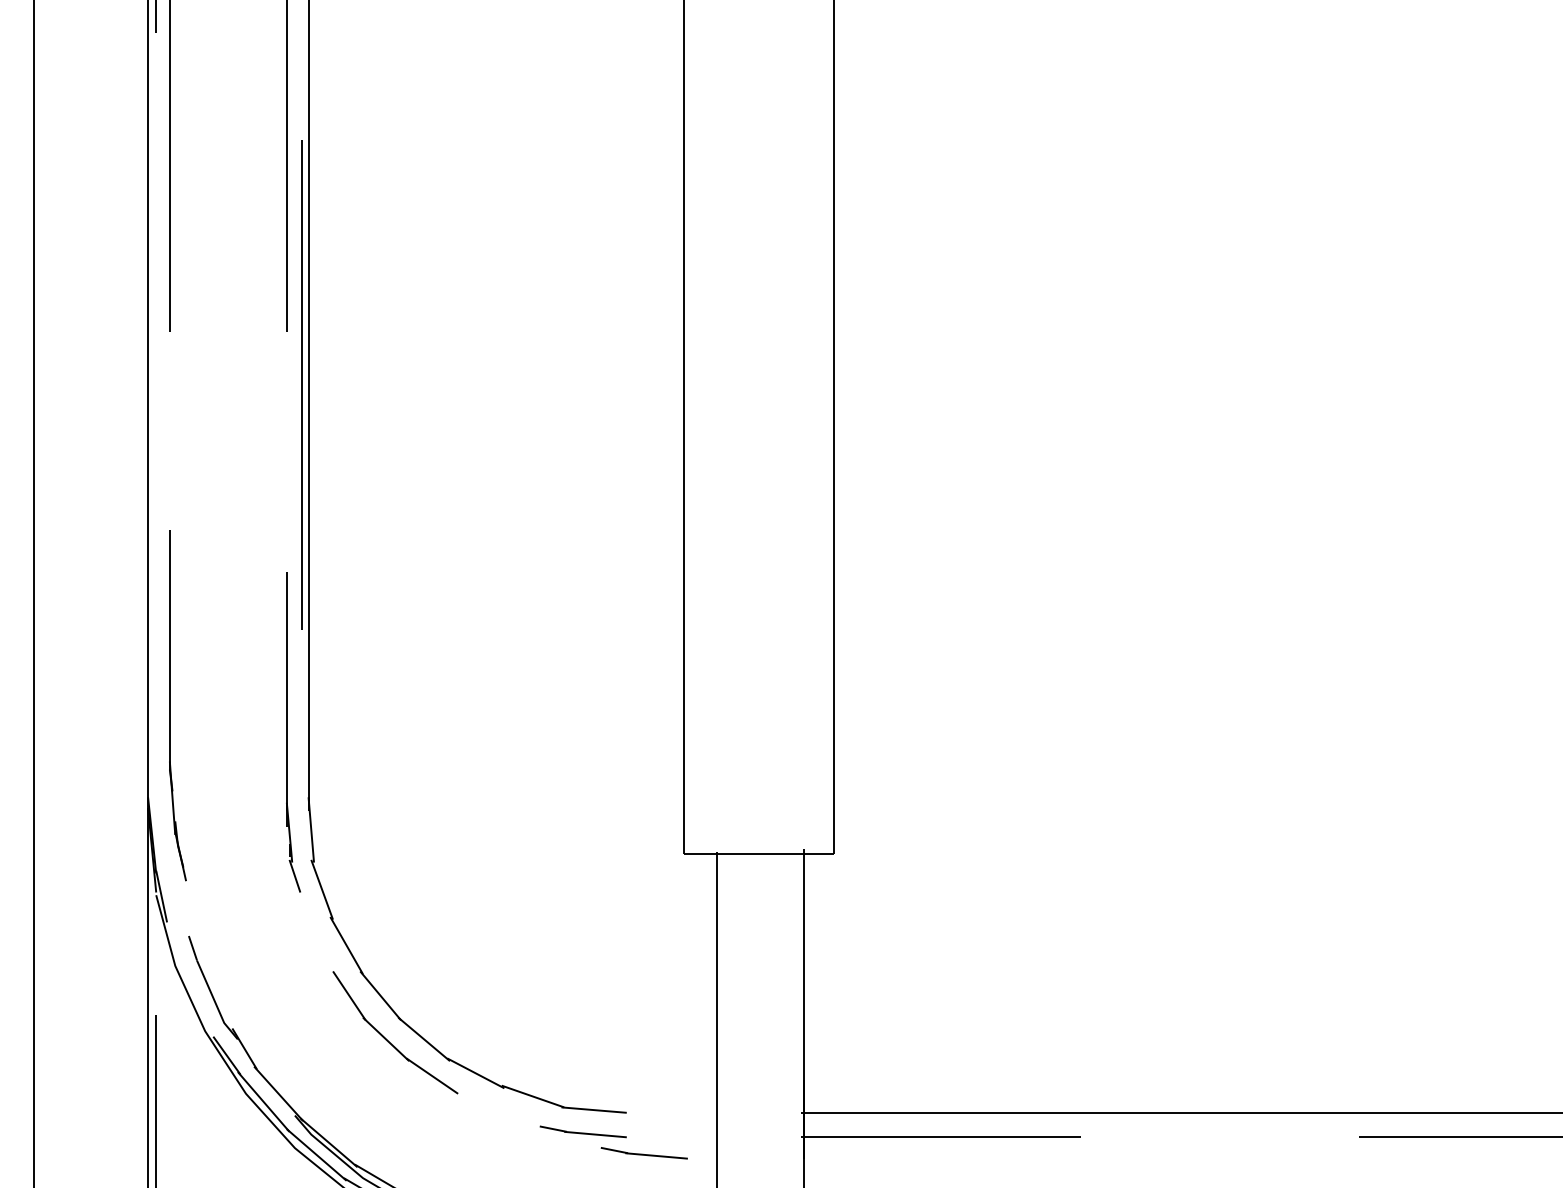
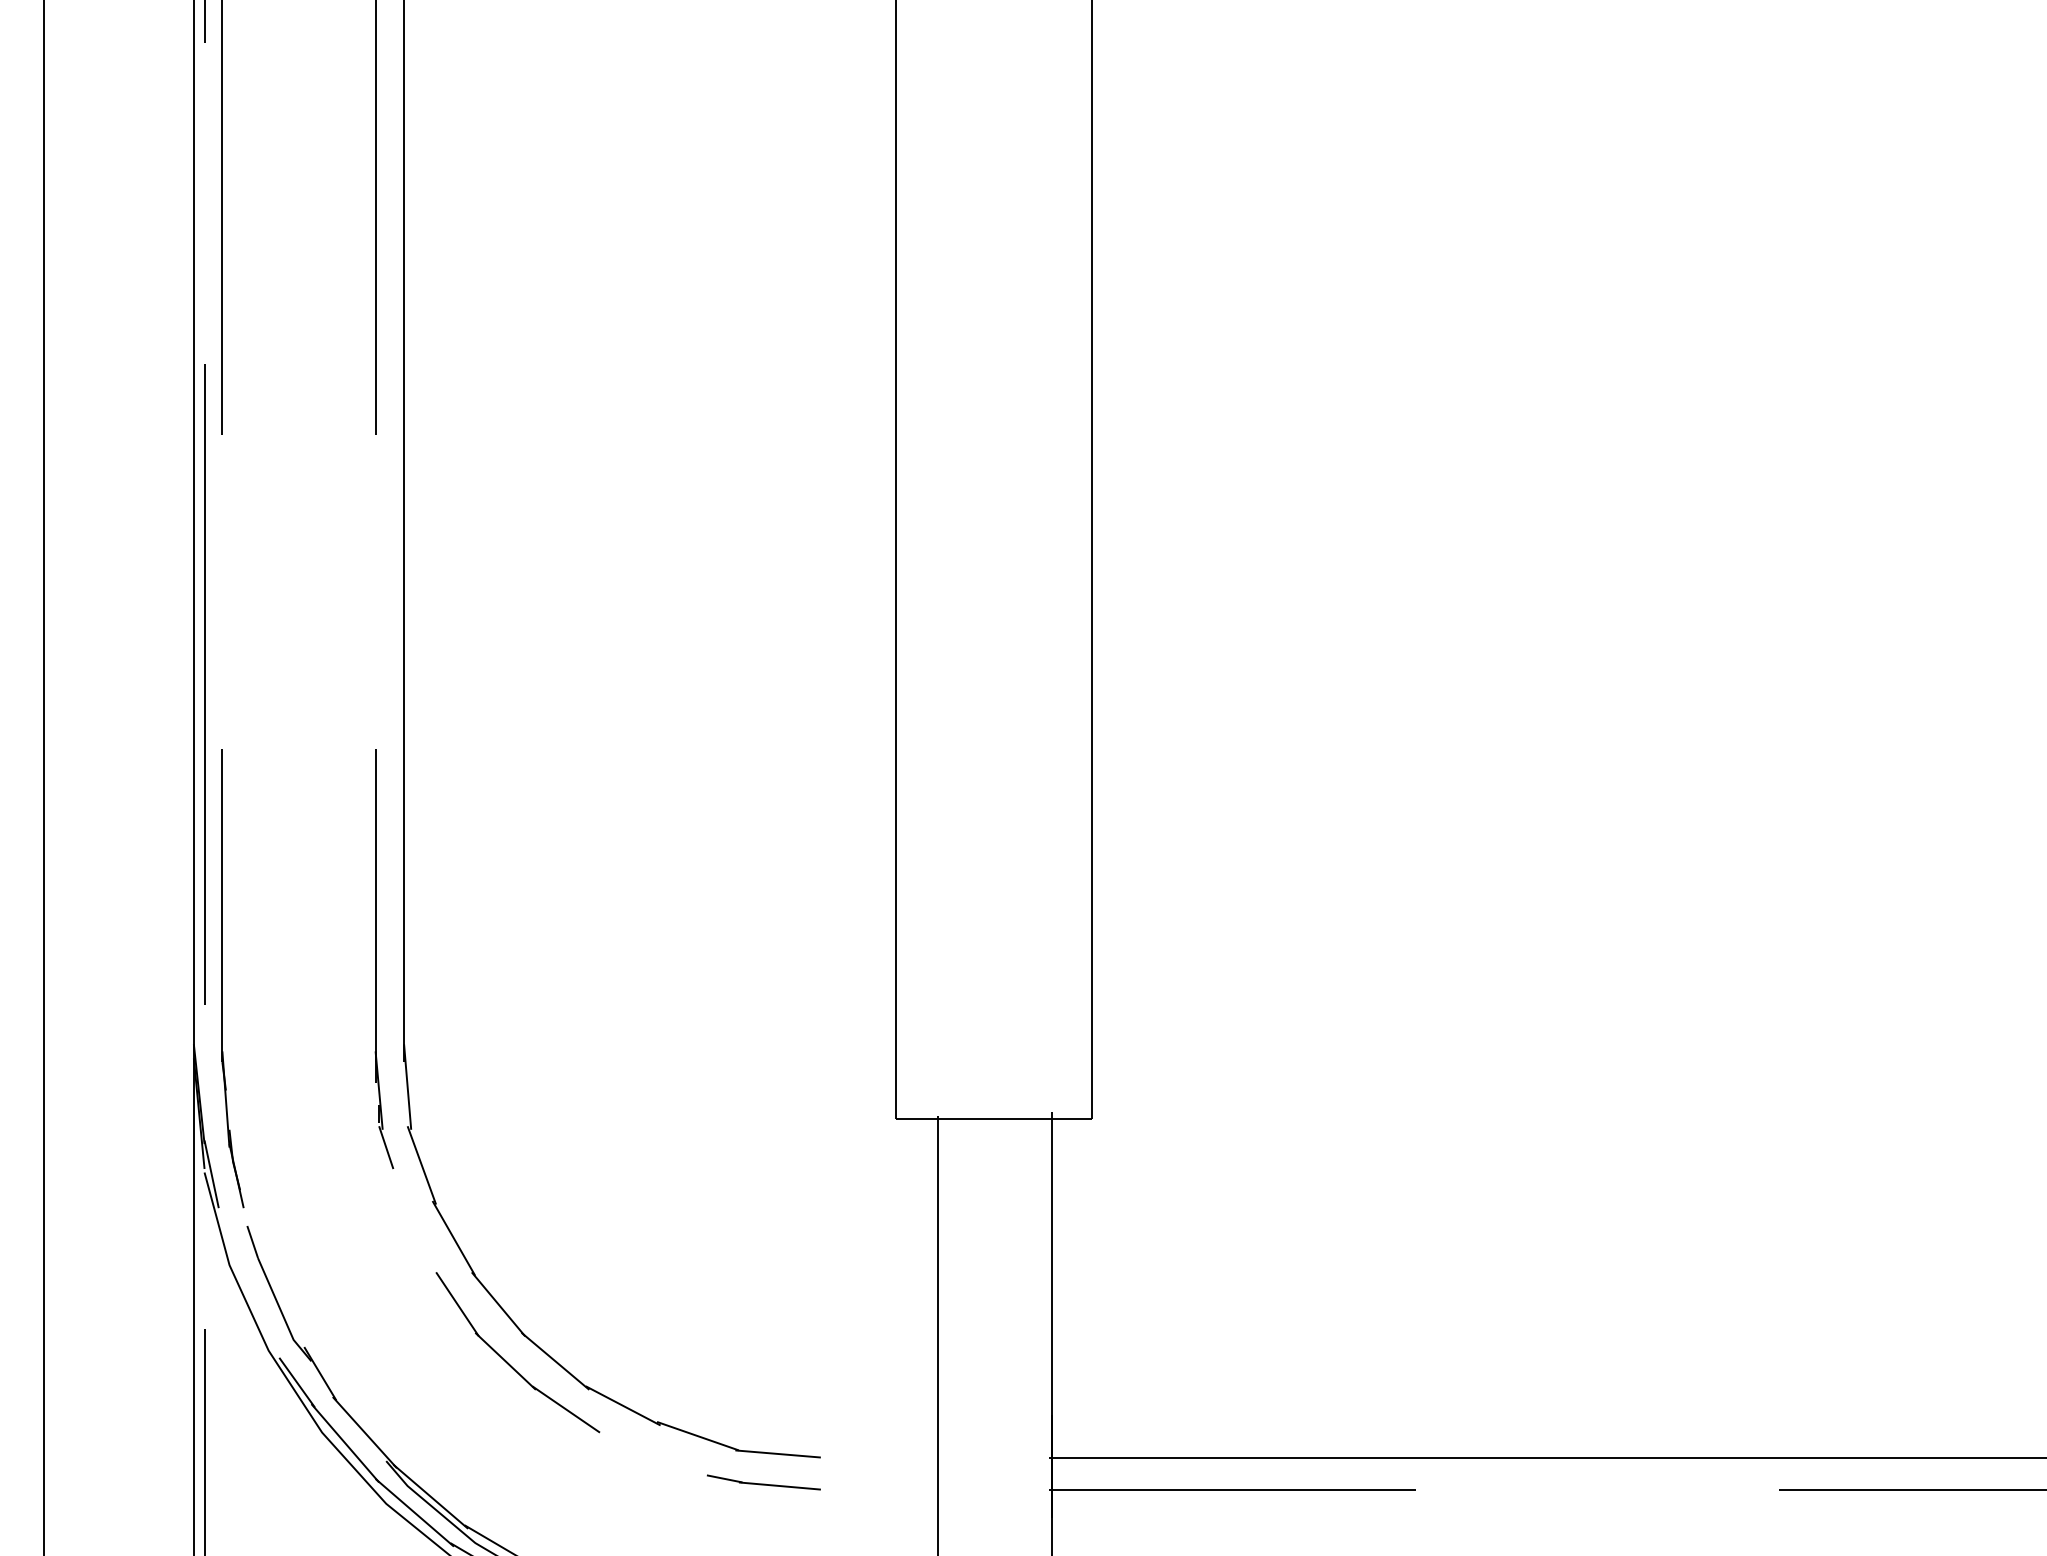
line: (302, 385) -> (204, 684), moved
part: (169, 705) -> (222, 978), moved
part: (644, 1153) -> (843, 1510), removed

